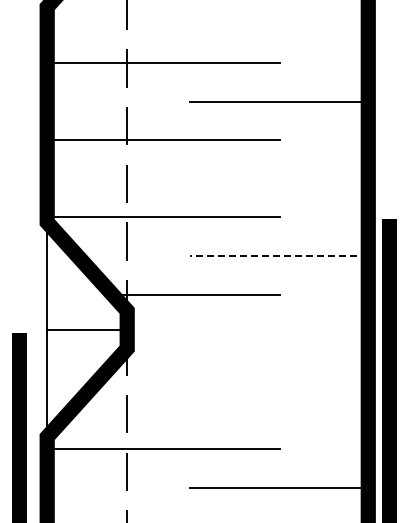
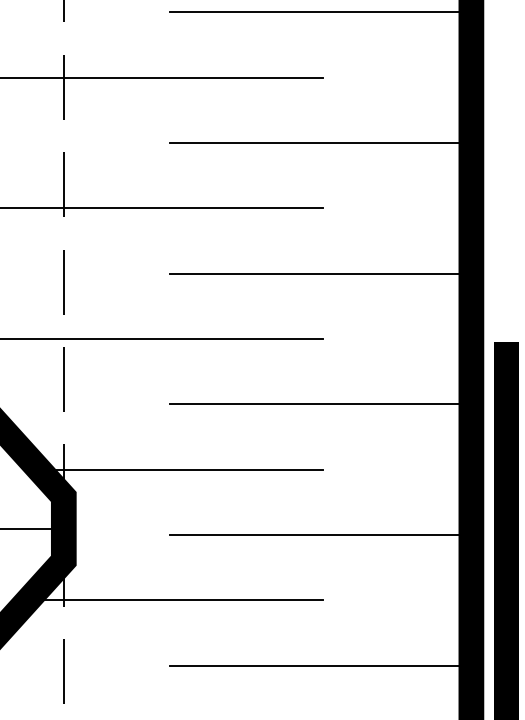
line: (278, 24) -> (319, 12), added
line: (278, 178) -> (319, 273), added
line: (278, 256) -> (319, 405), dashed -> solid
line: (278, 333) -> (319, 535), added
line: (195, 371) -> (179, 599), added
line: (278, 410) -> (319, 665), added

